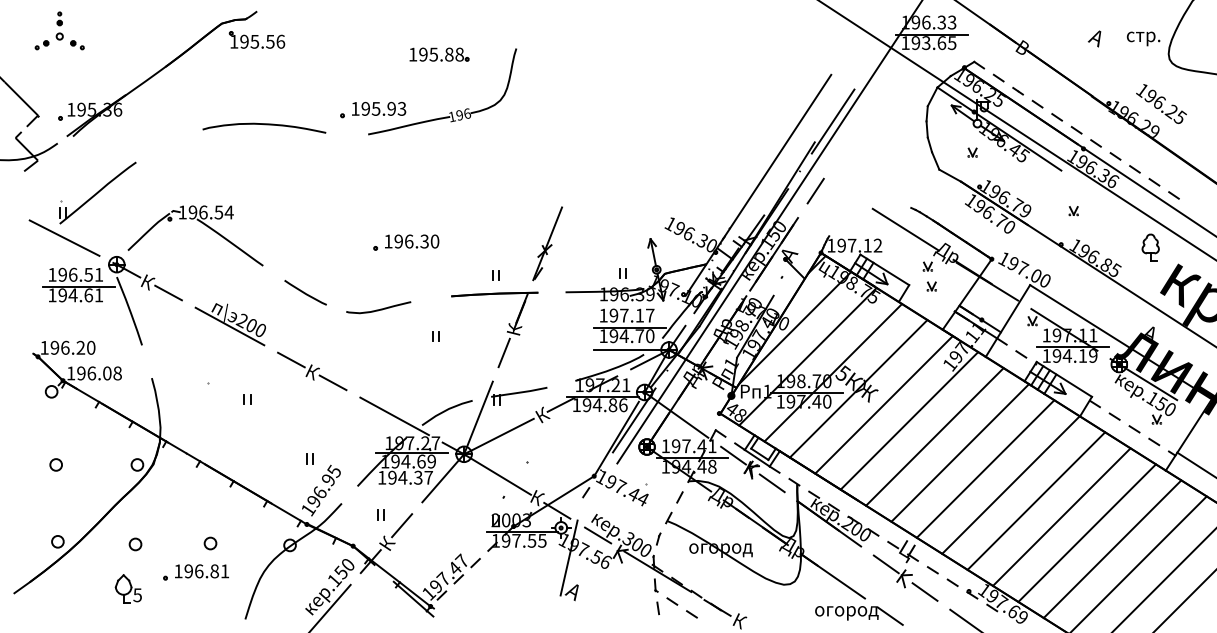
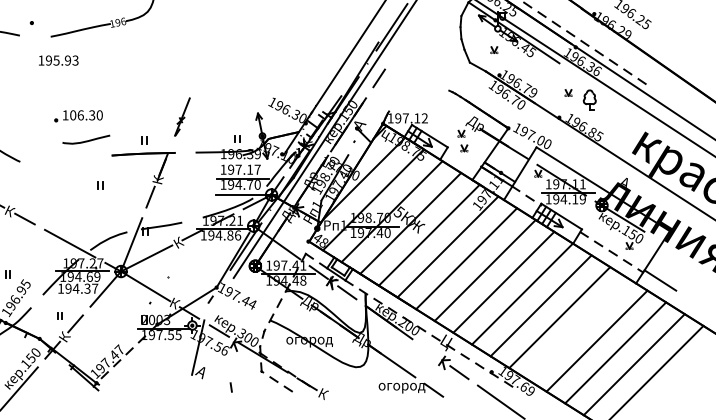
text: (379, 108) -> (59, 60), moved
line: (905, 229) -> (445, 106), removed
text: (398, 241) -> (72, 115), 196.30 -> 106.30
part: (547, 243) -> (182, 116), size x0.7
part: (1150, 247) -> (589, 99), moved
curve: (378, 309) -> (86, 141), moved
line: (1086, 532) -> (577, 328), removed
line: (885, 564) -> (430, 352), removed
line: (657, 608) -> (230, 387), moved

